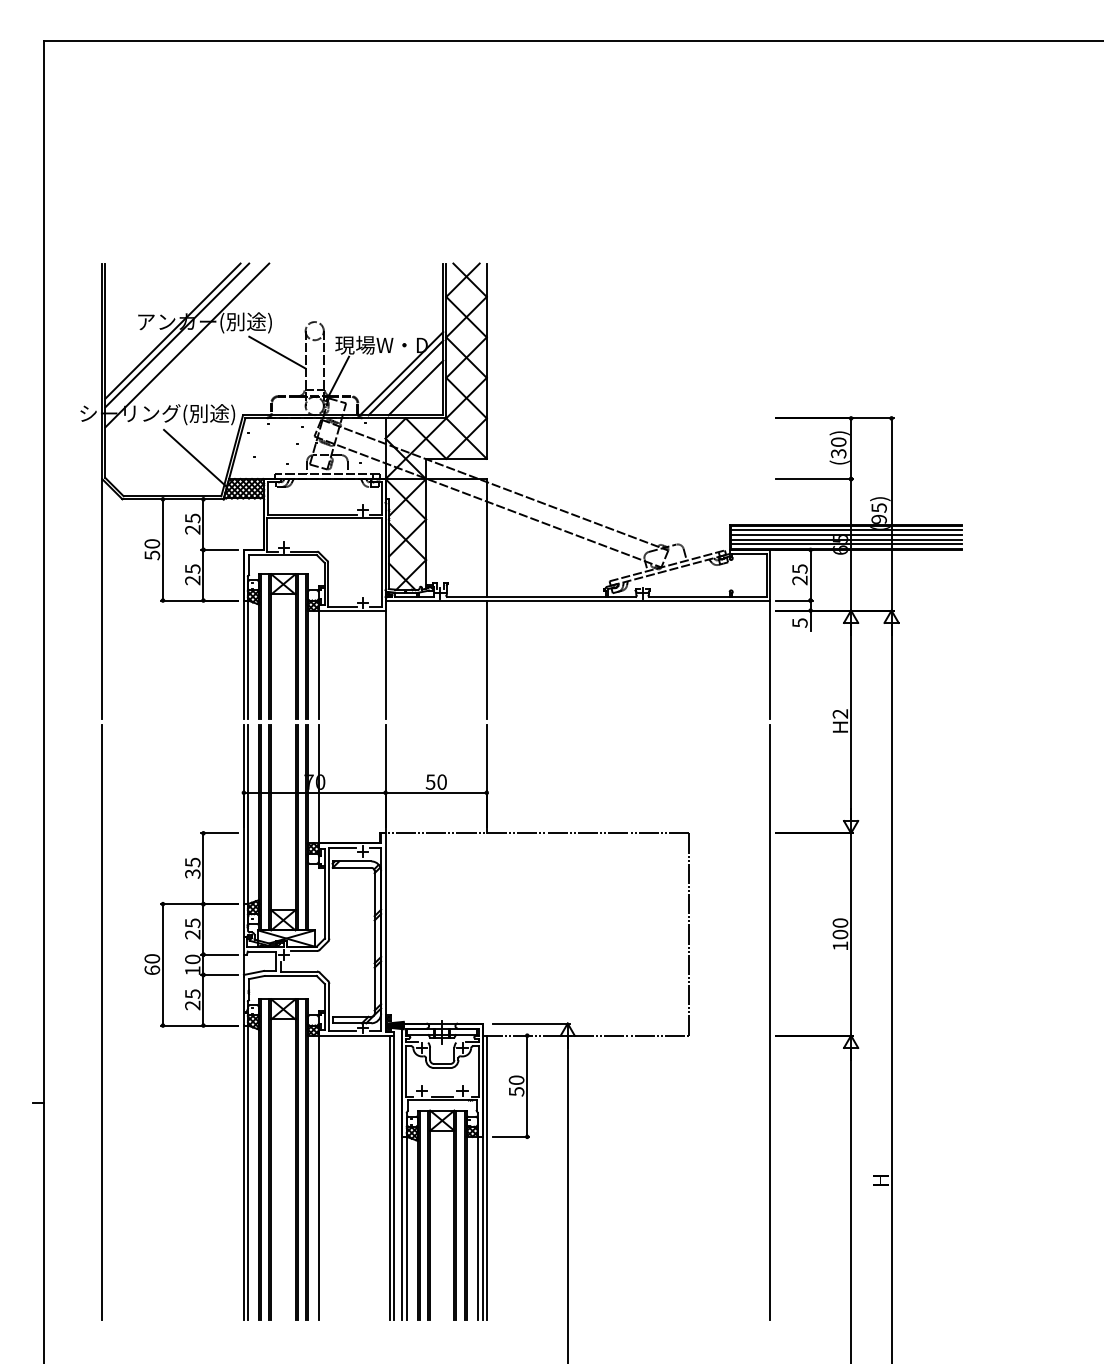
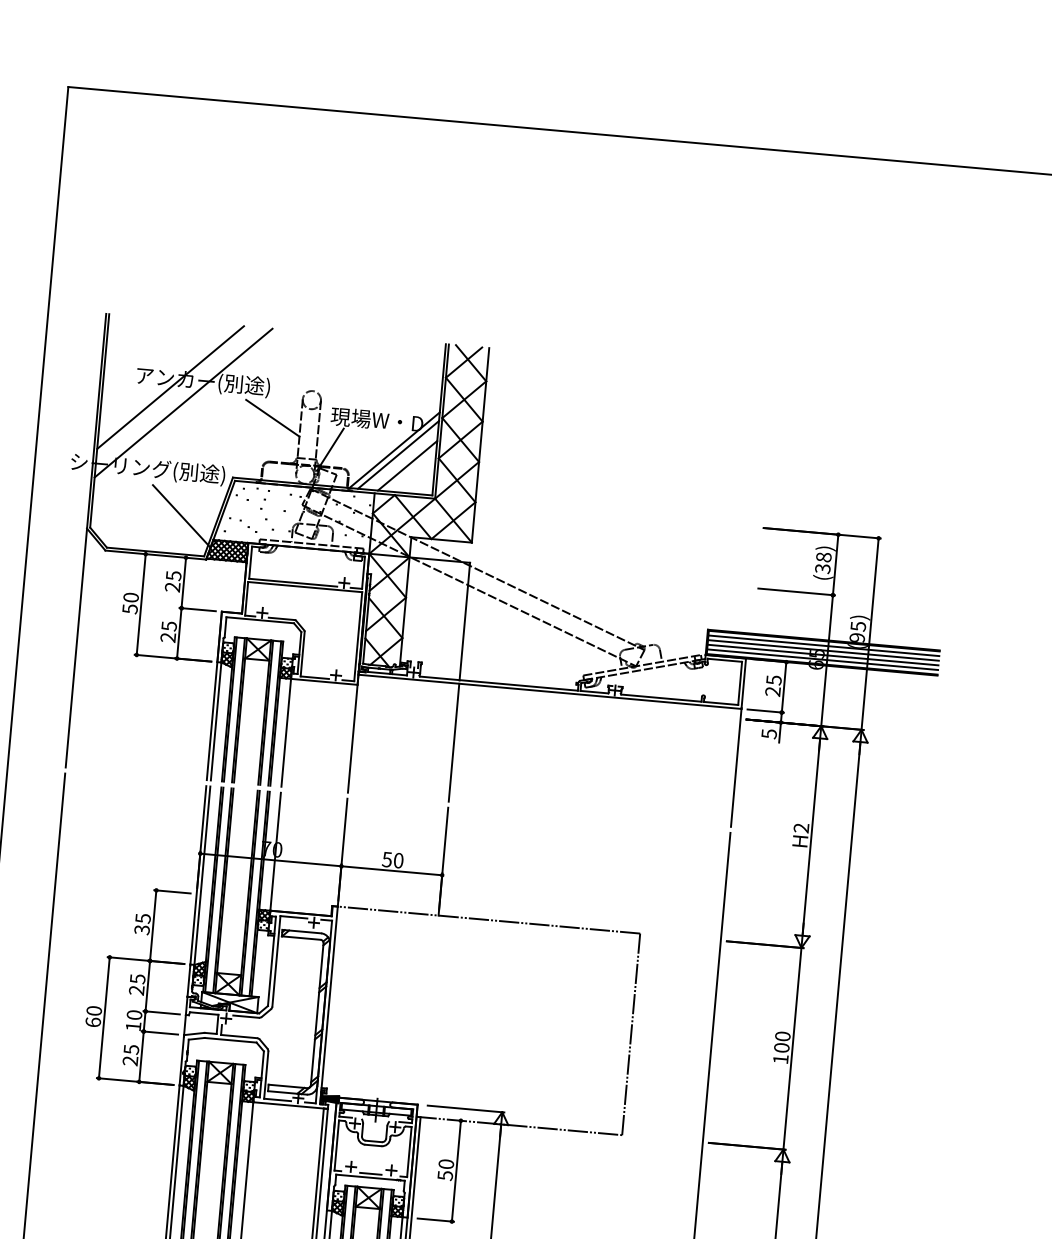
line: (177, 335) -> (174, 392), removed
text: (838, 441) -> (823, 556), (30) -> (38)

